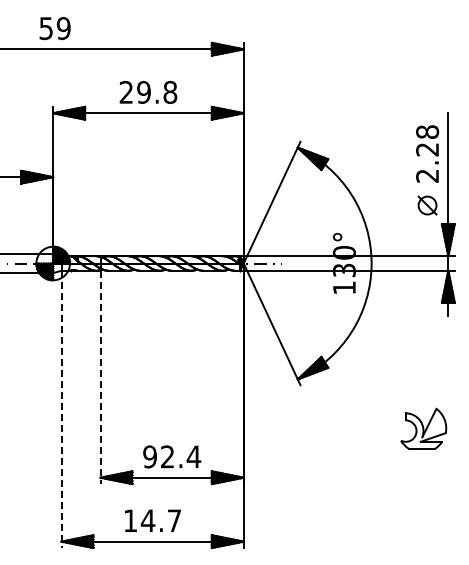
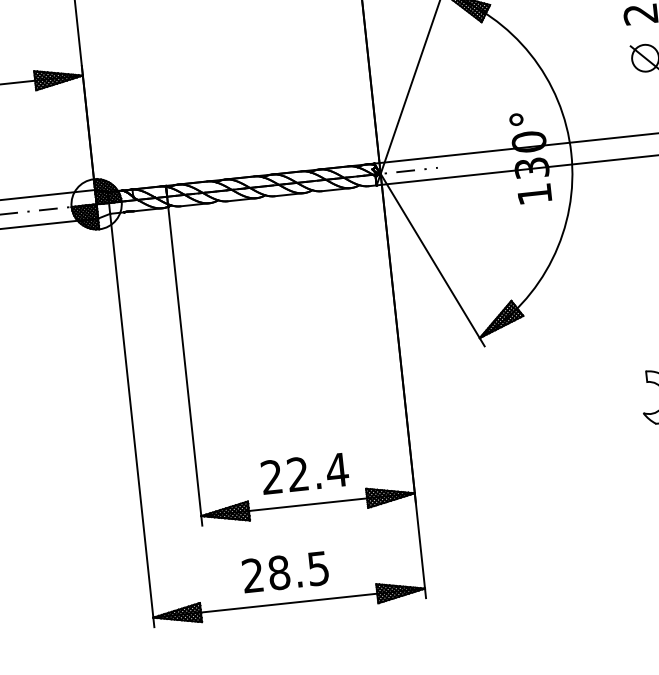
line: (100, 377) -> (185, 366), dashed -> solid
line: (61, 409) -> (132, 420), dashed -> solid
text: (149, 456) -> (270, 476), 92.4 -> 22.4
text: (152, 520) -> (285, 571), 14.7 -> 28.5

